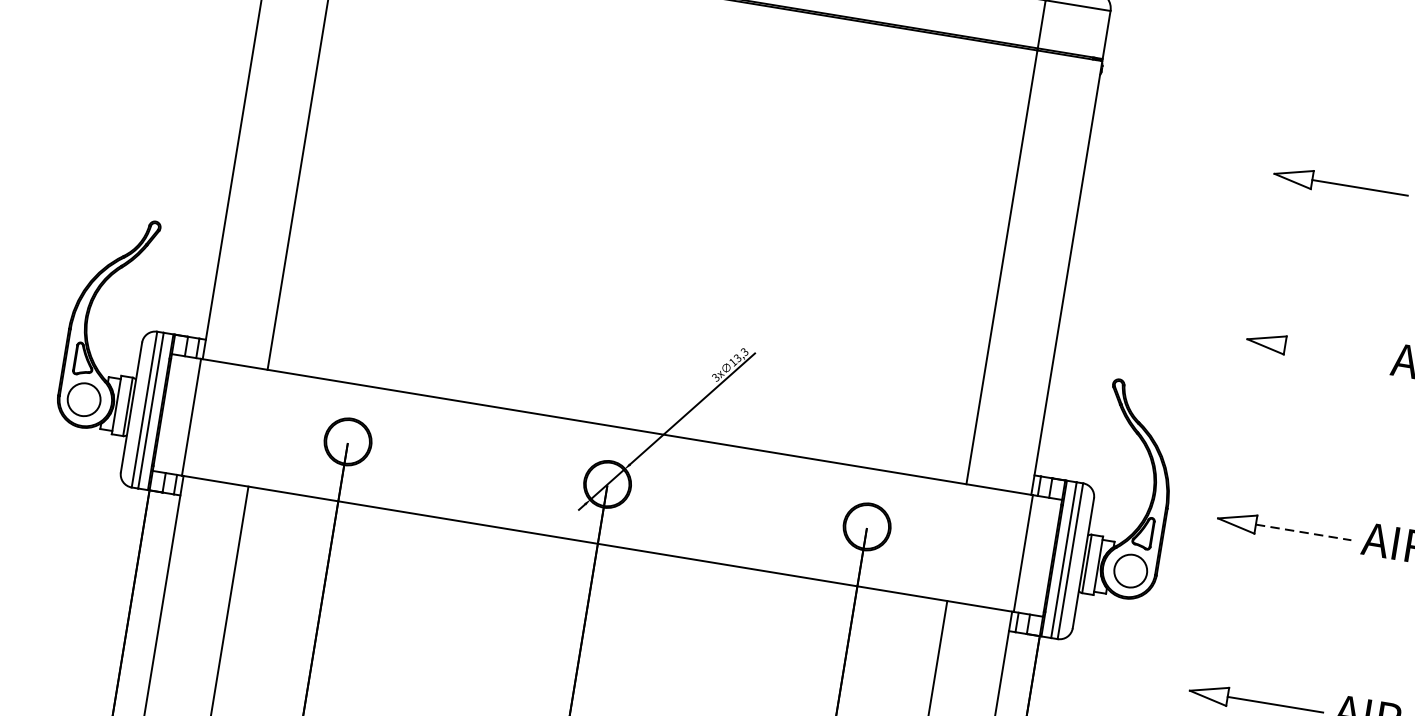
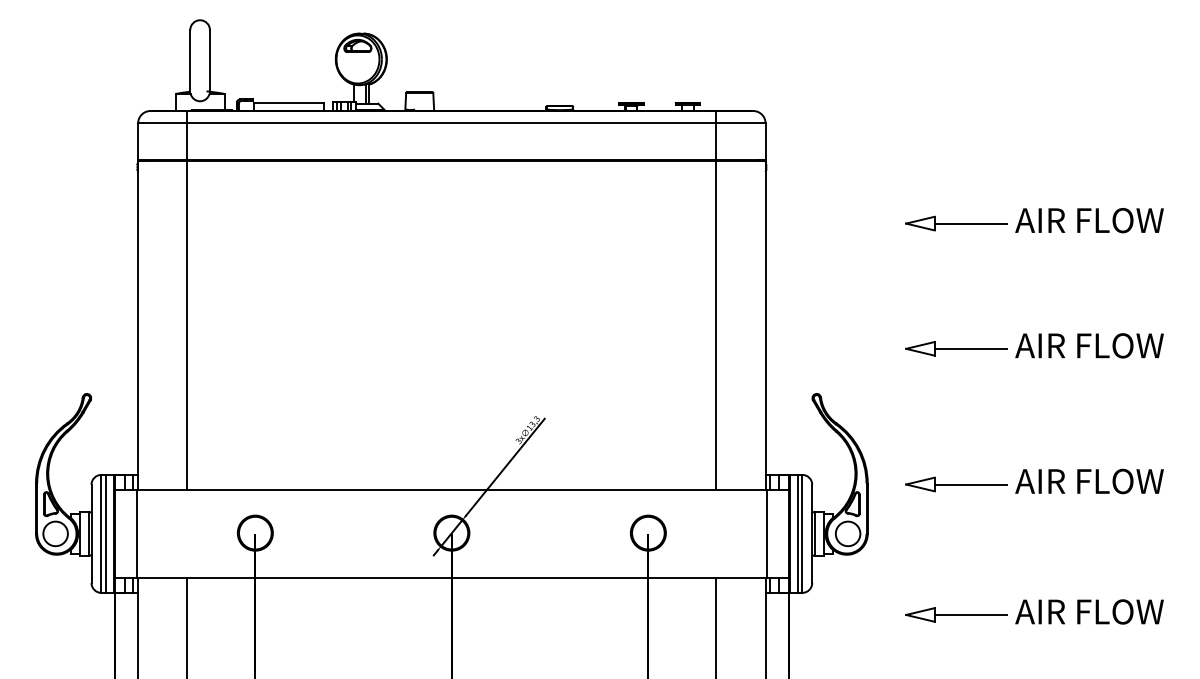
line: (1332, 352) -> (970, 348), added
line: (1304, 532) -> (971, 484), dashed -> solid

